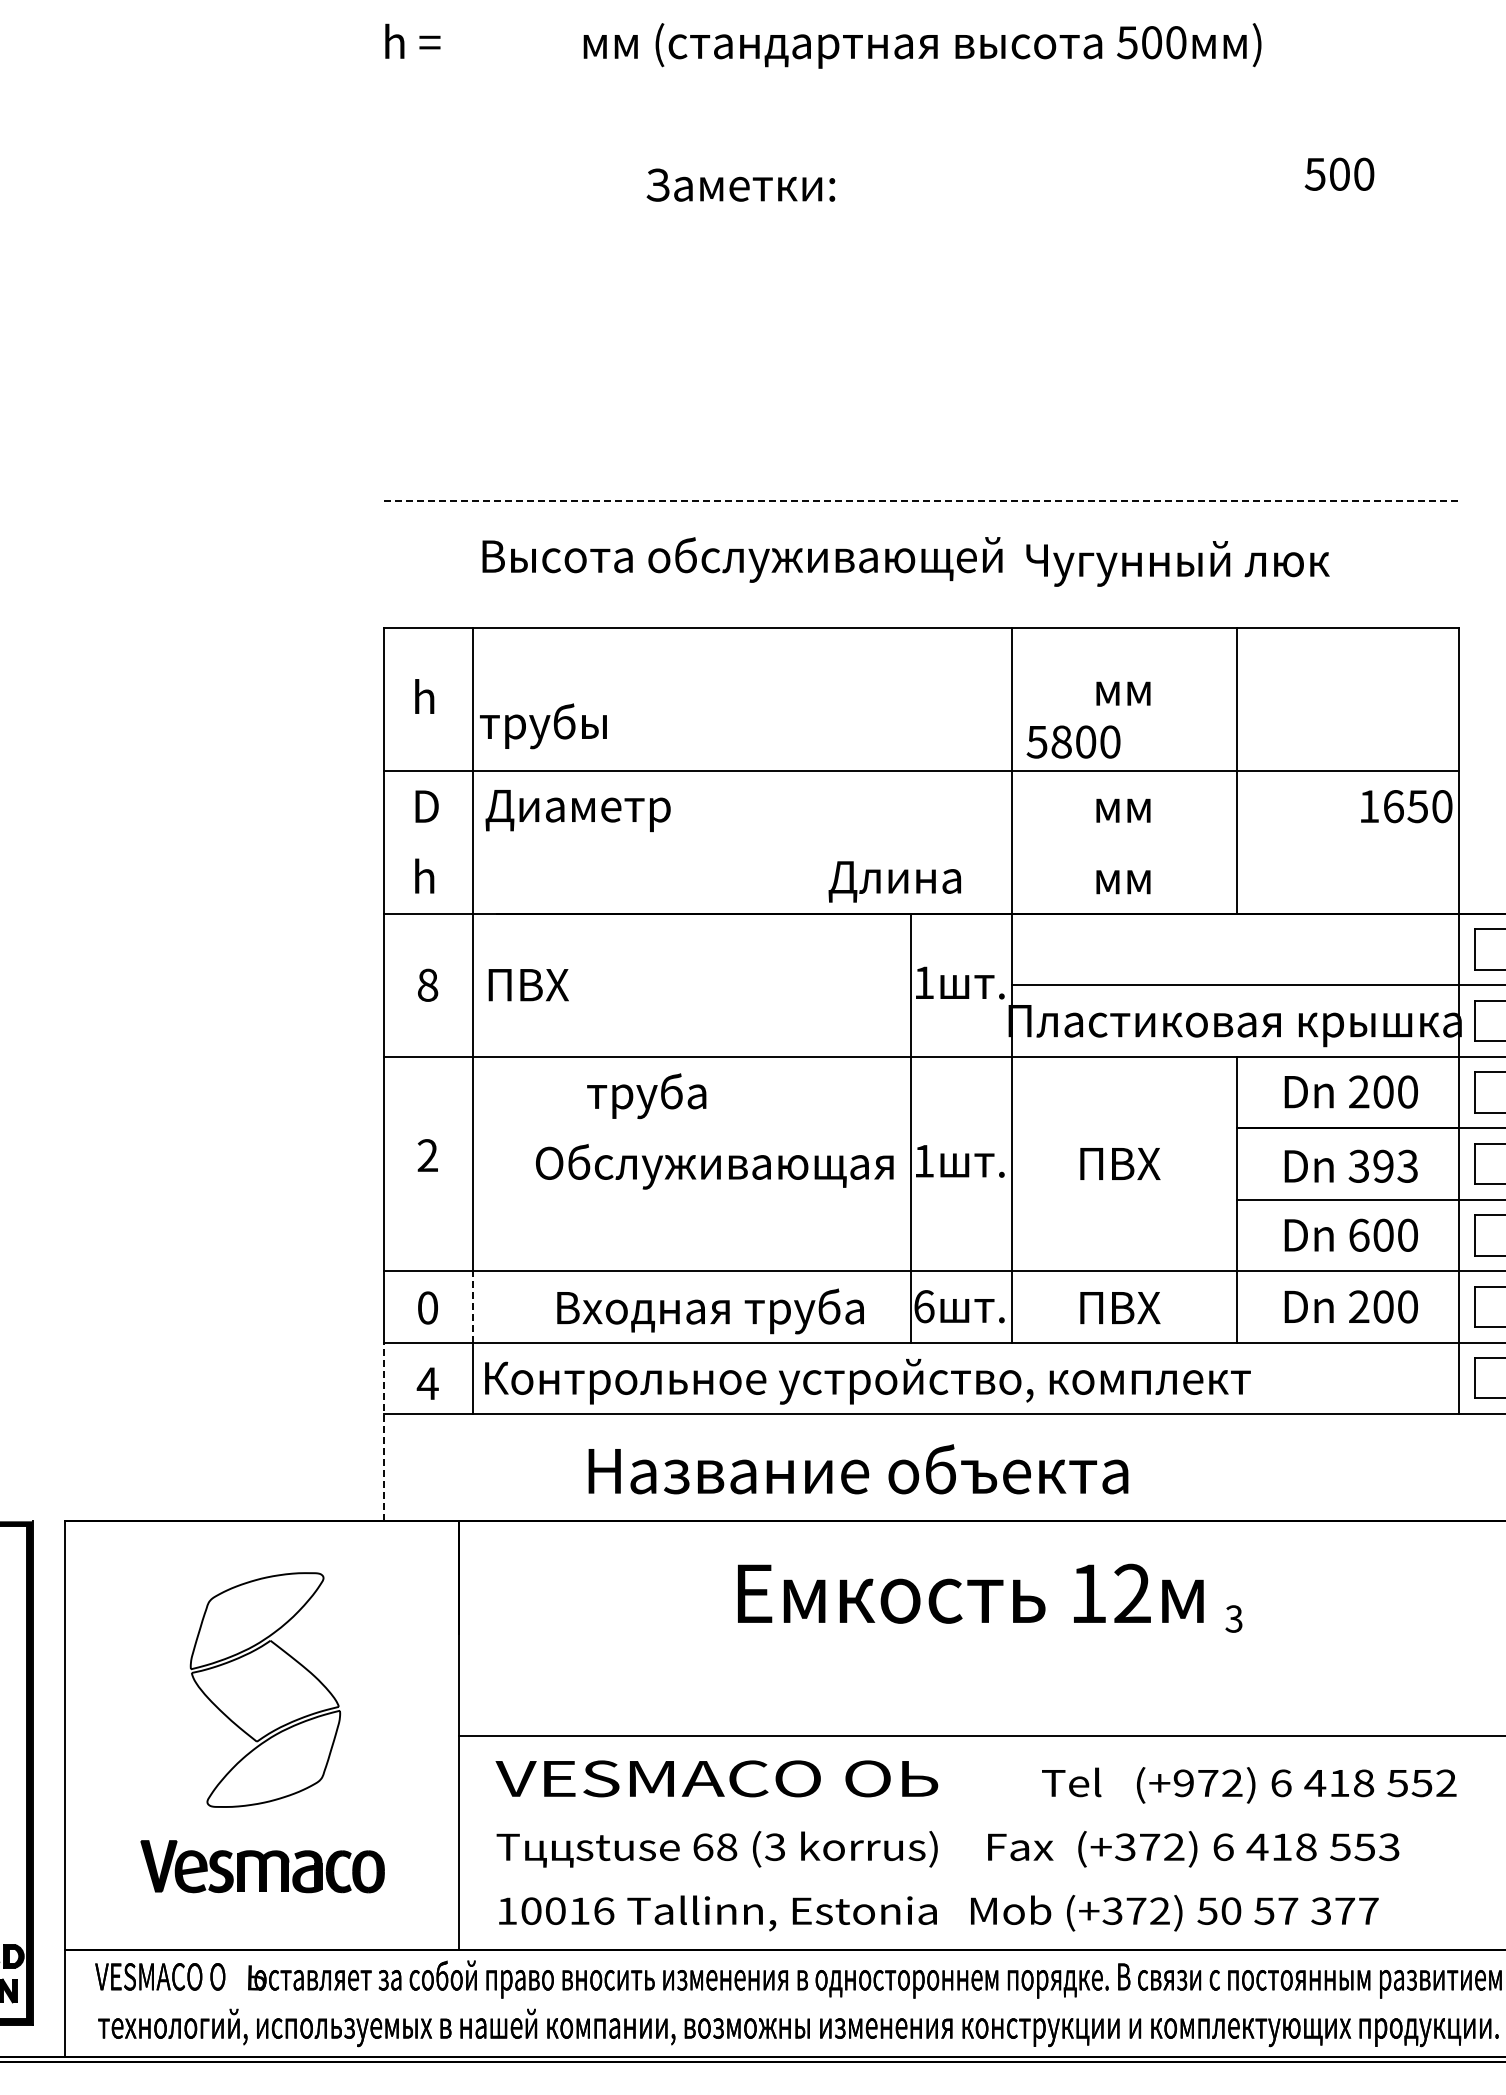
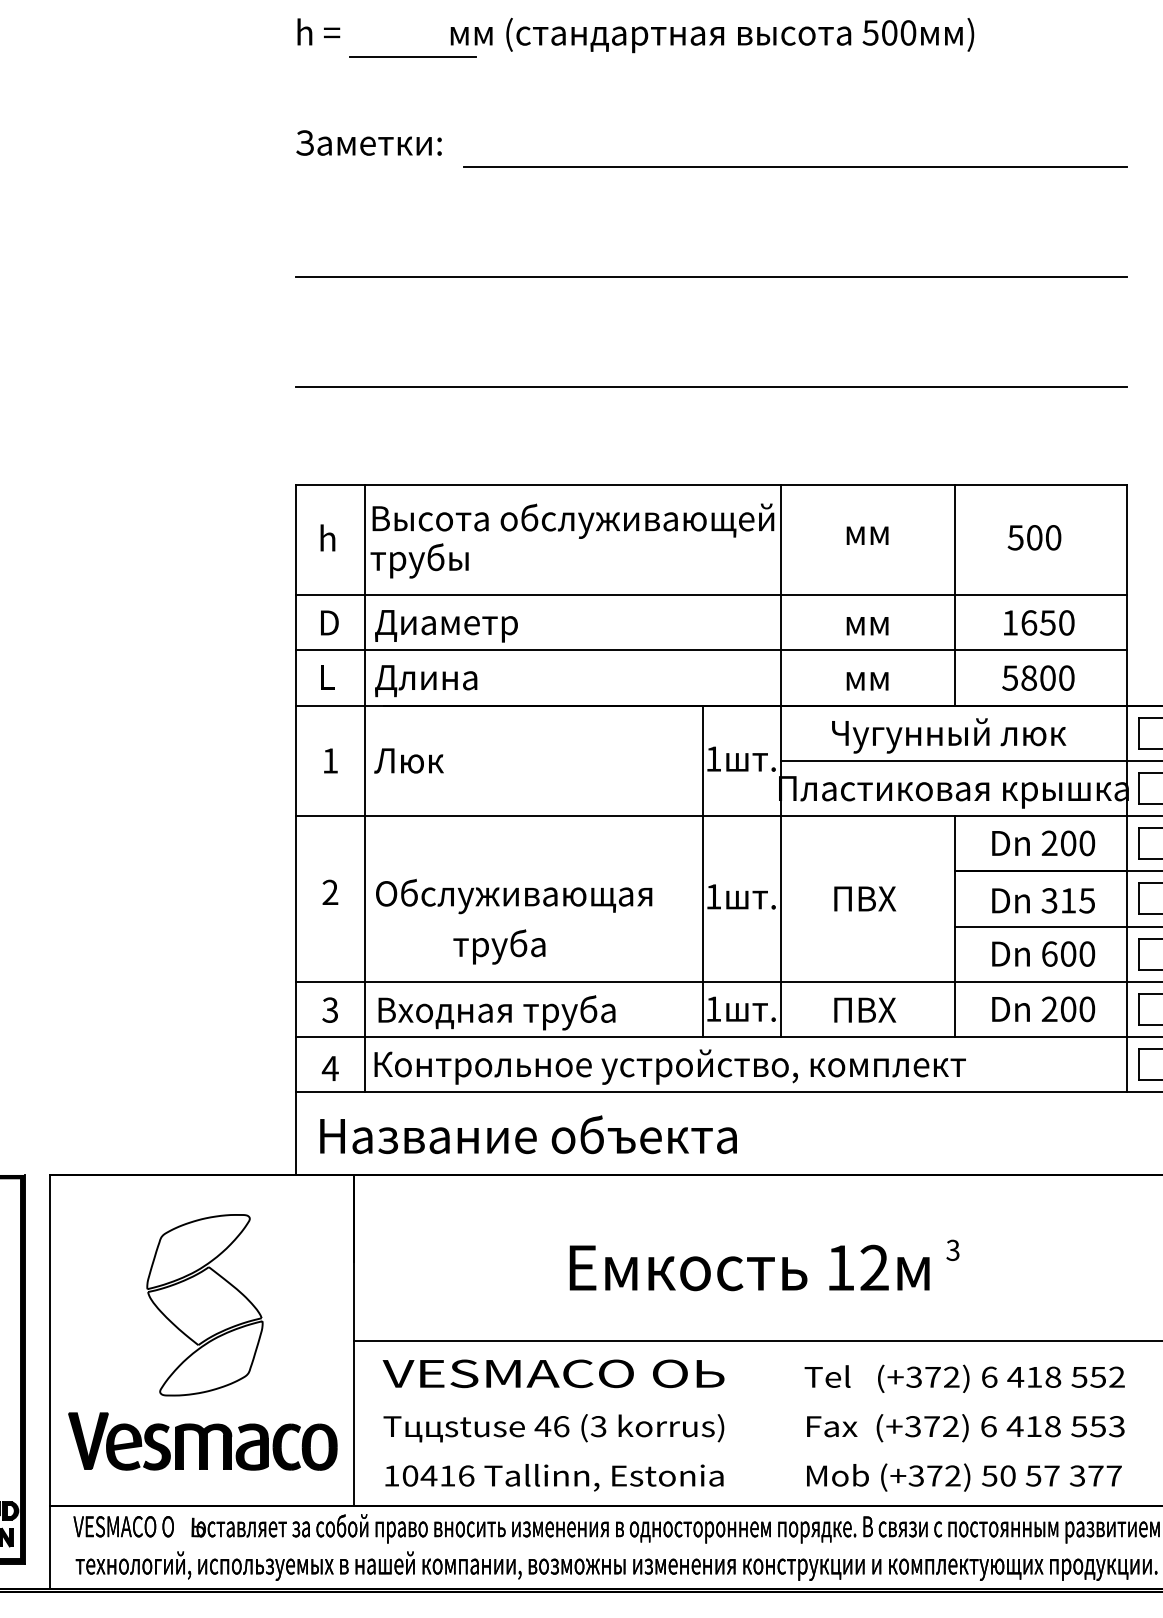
line: (534, 73) -> (412, 56), added
text: (1339, 173) -> (1034, 537), moved
text: (740, 184) -> (368, 142), moved
line: (1029, 215) -> (795, 166), added
line: (921, 358) -> (711, 276), added
line: (921, 500) -> (711, 386), dashed -> solid
text: (742, 559) -> (573, 520), moved
text: (1177, 563) -> (948, 735), moved
text: (1073, 741) -> (1038, 677), moved
text: (1406, 806) -> (1039, 622), moved
line: (921, 842) -> (711, 650), added
text: (424, 875) -> (327, 676), h -> L
text: (894, 881) -> (425, 680), moved
text: (428, 984) -> (330, 760), 8 -> 1
text: (529, 985) -> (408, 761), ПВХ -> Люк
text: (646, 1095) -> (499, 946), moved
text: (1395, 1165) -> (1077, 900), 393 -> 315
text: (714, 1166) -> (513, 896), moved
line: (473, 1306) -> (365, 1009), dashed -> solid
text: (924, 1306) -> (713, 1009), 6 -> 1
text: (427, 1307) -> (330, 1009), 0 -> 3
text: (710, 1311) -> (496, 1012), moved
line: (383, 1431) -> (296, 1105), dashed -> solid
text: (858, 1469) -> (528, 1134), moved
text: (970, 1593) -> (749, 1267), moved
text: (1183, 1783) -> (913, 1377), (+972) -> (+372)
text: (714, 1847) -> (551, 1426), 68 -> 46
text: (1193, 1849) -> (965, 1428), moved
part: (262, 1866) -> (202, 1441), size x1.43
text: (555, 1910) -> (428, 1475), 10016 -> 10416
text: (1174, 1912) -> (964, 1477), moved

